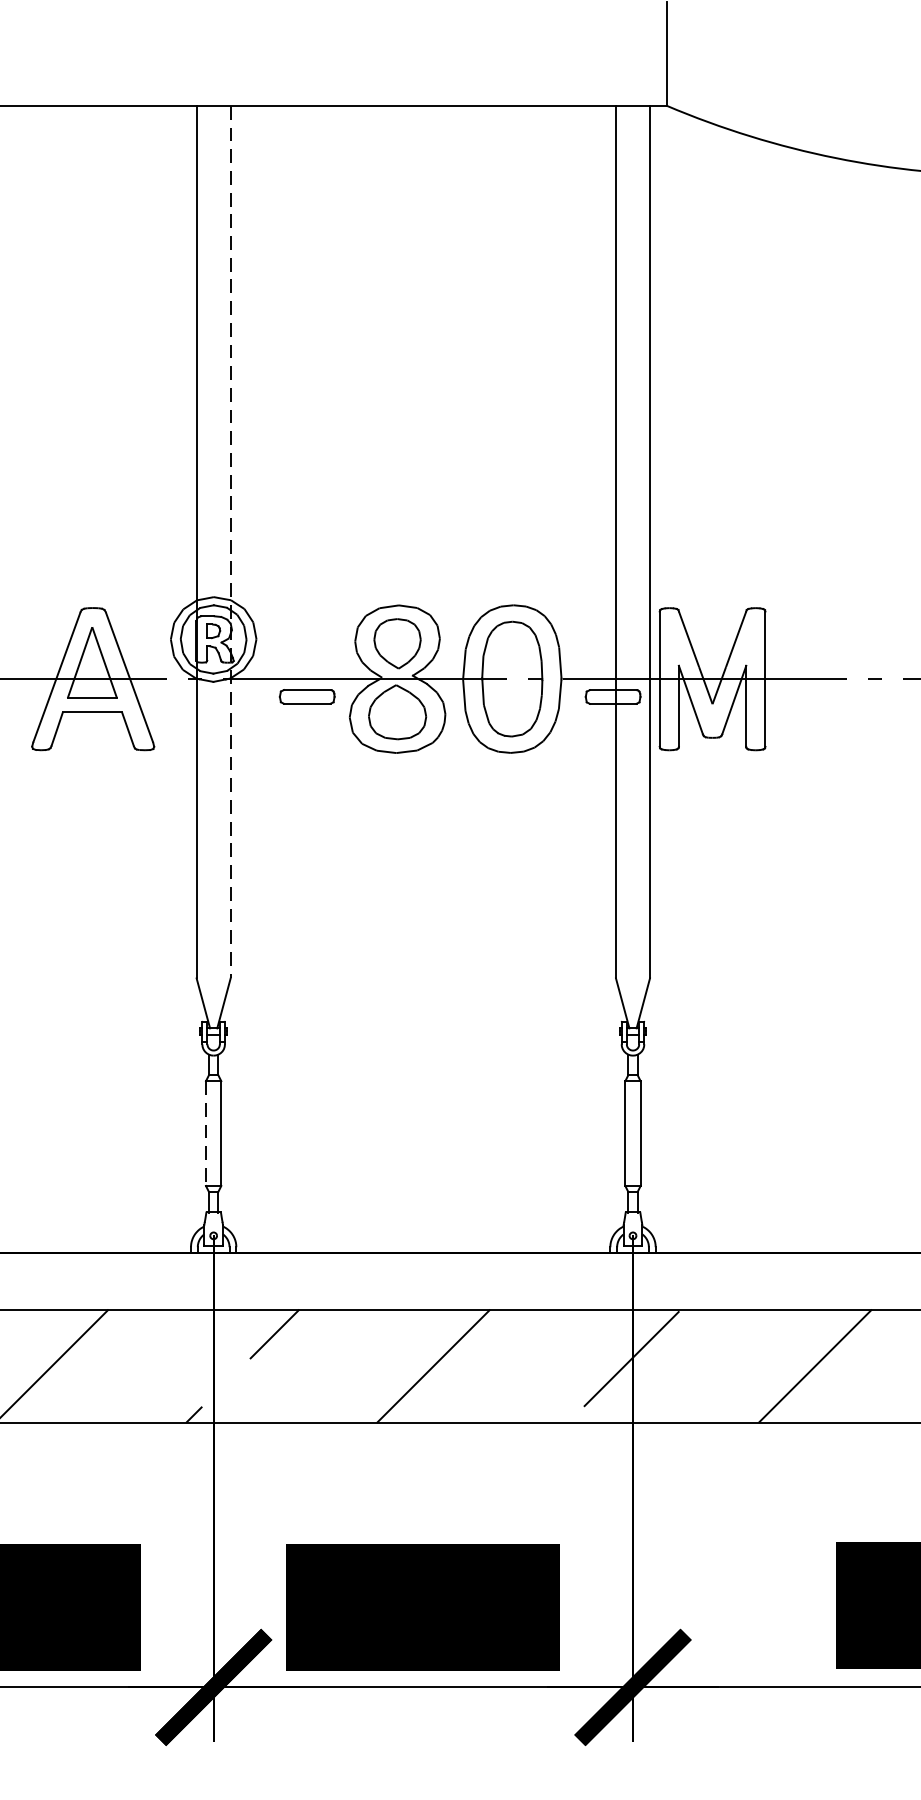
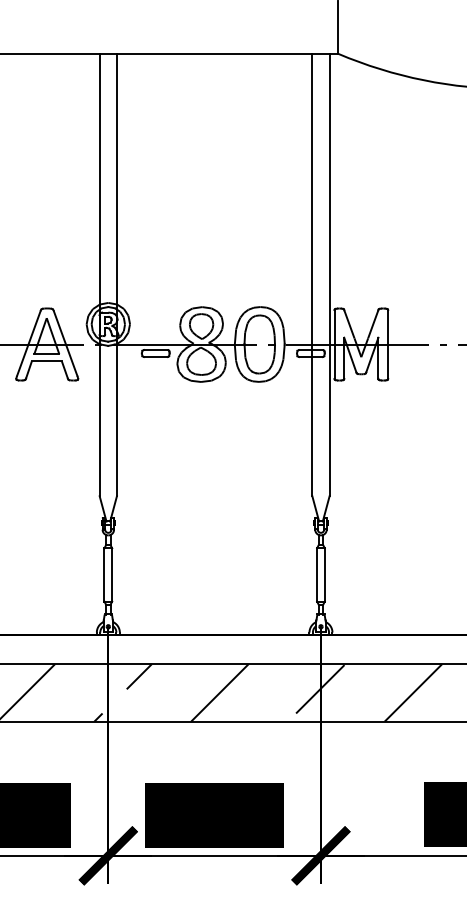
line: (229, 543) -> (116, 275), dashed -> solid
line: (206, 1132) -> (104, 574), dashed -> solid

